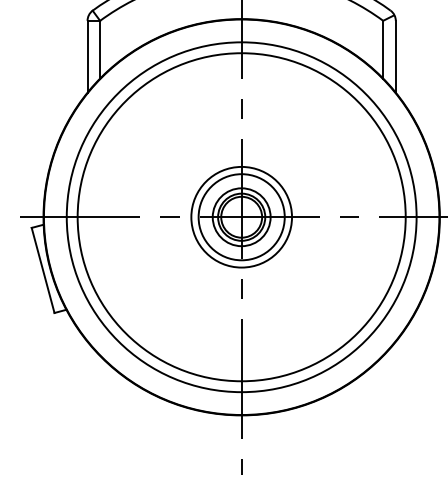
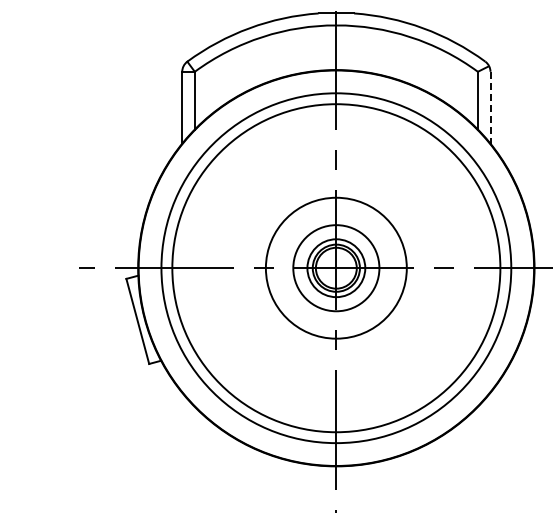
line: (395, 56) -> (490, 107), solid -> dashed
circle: (241, 216) -> (336, 267), size x1.4

